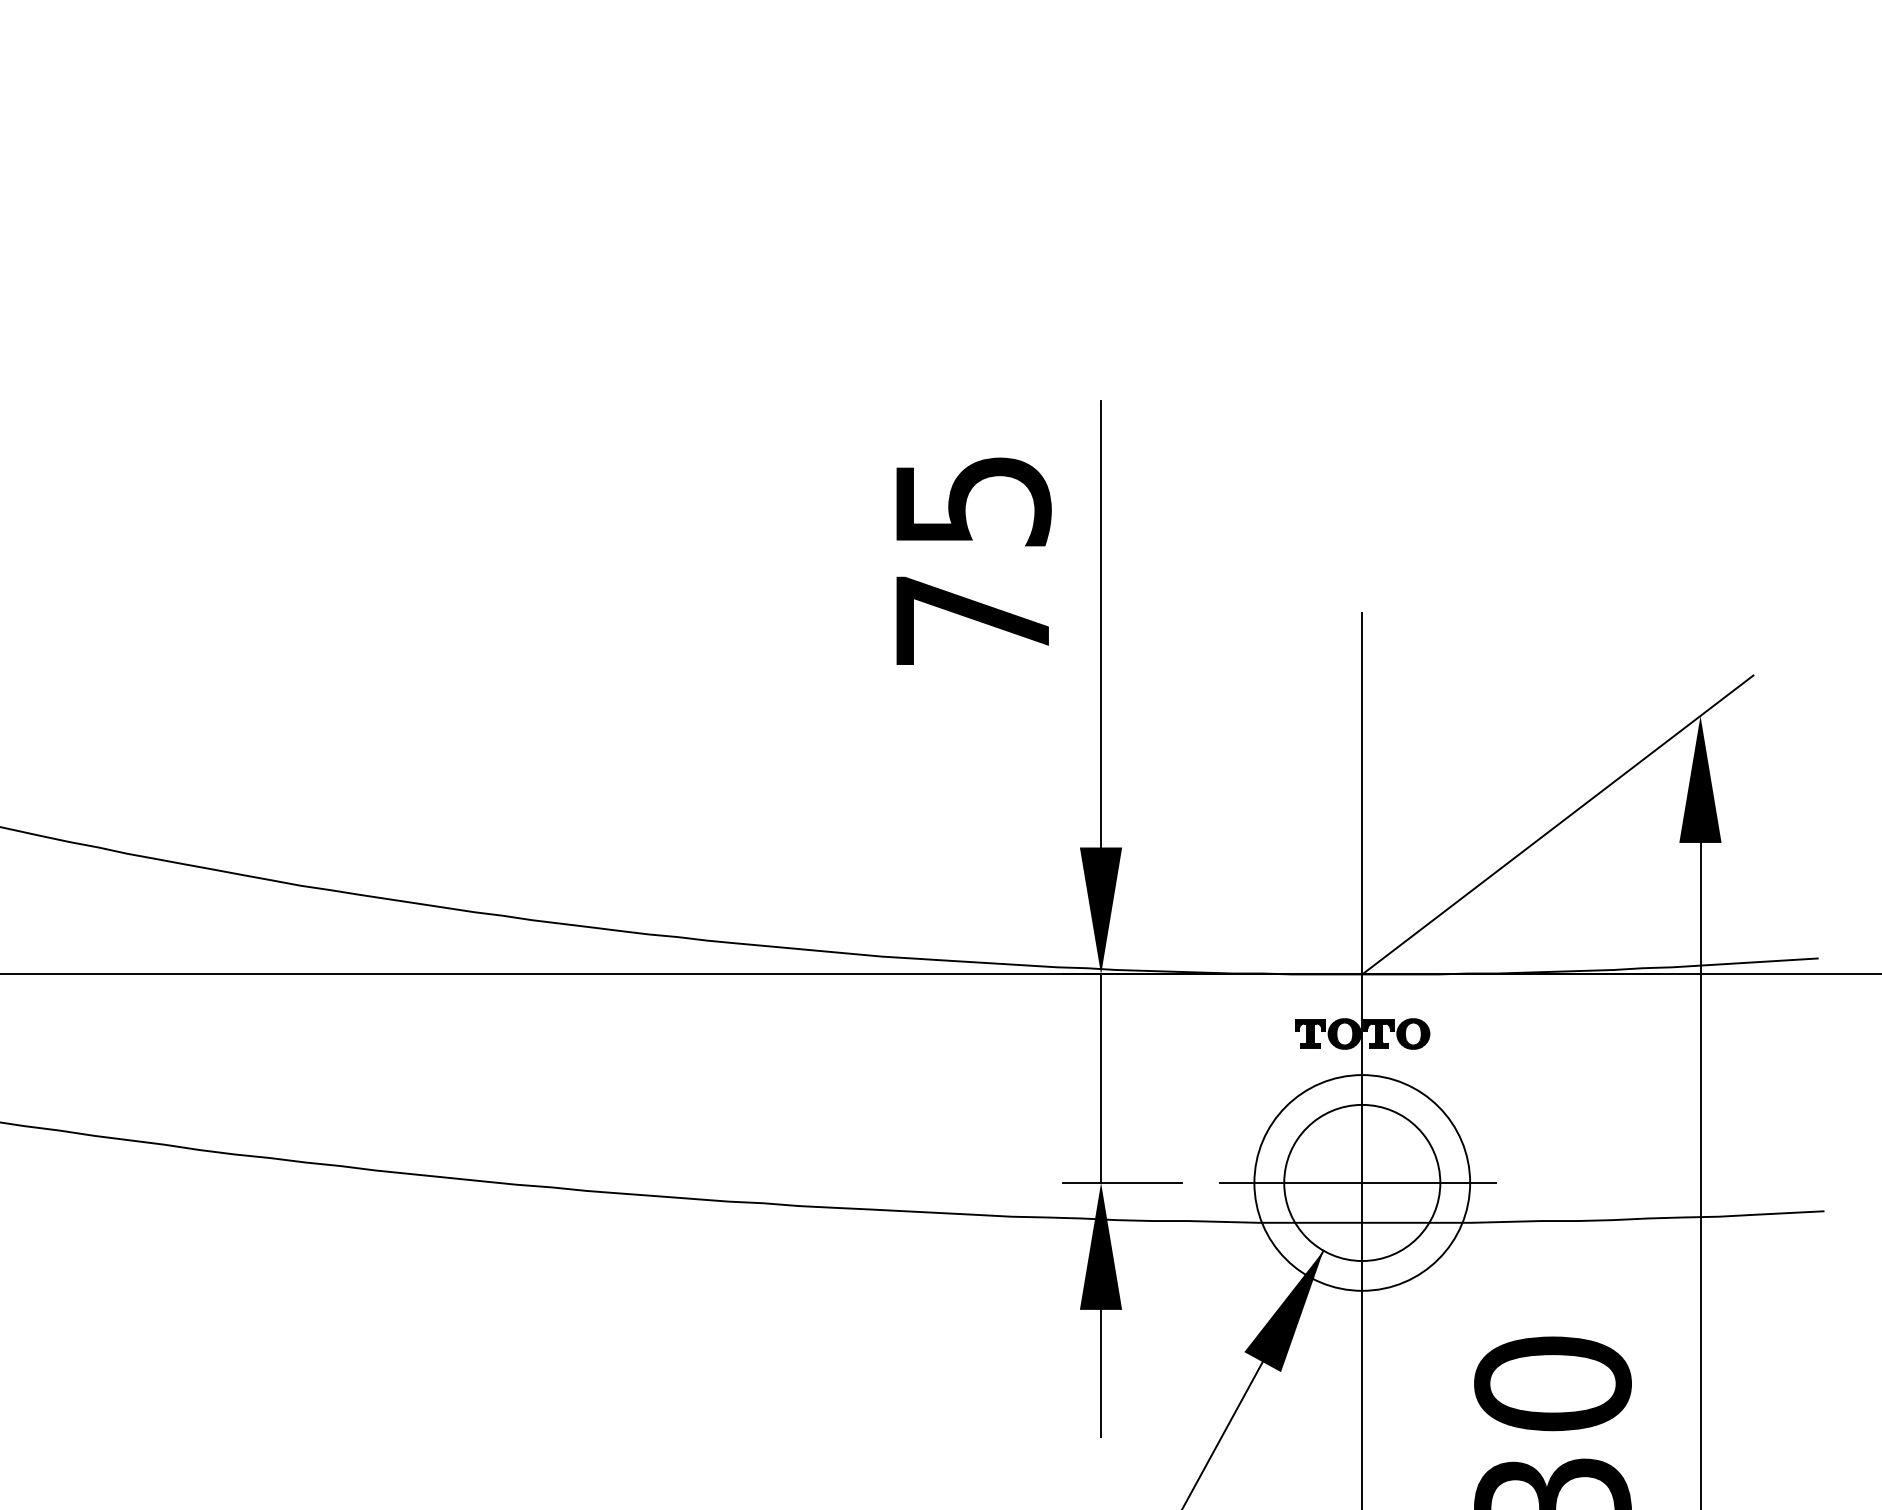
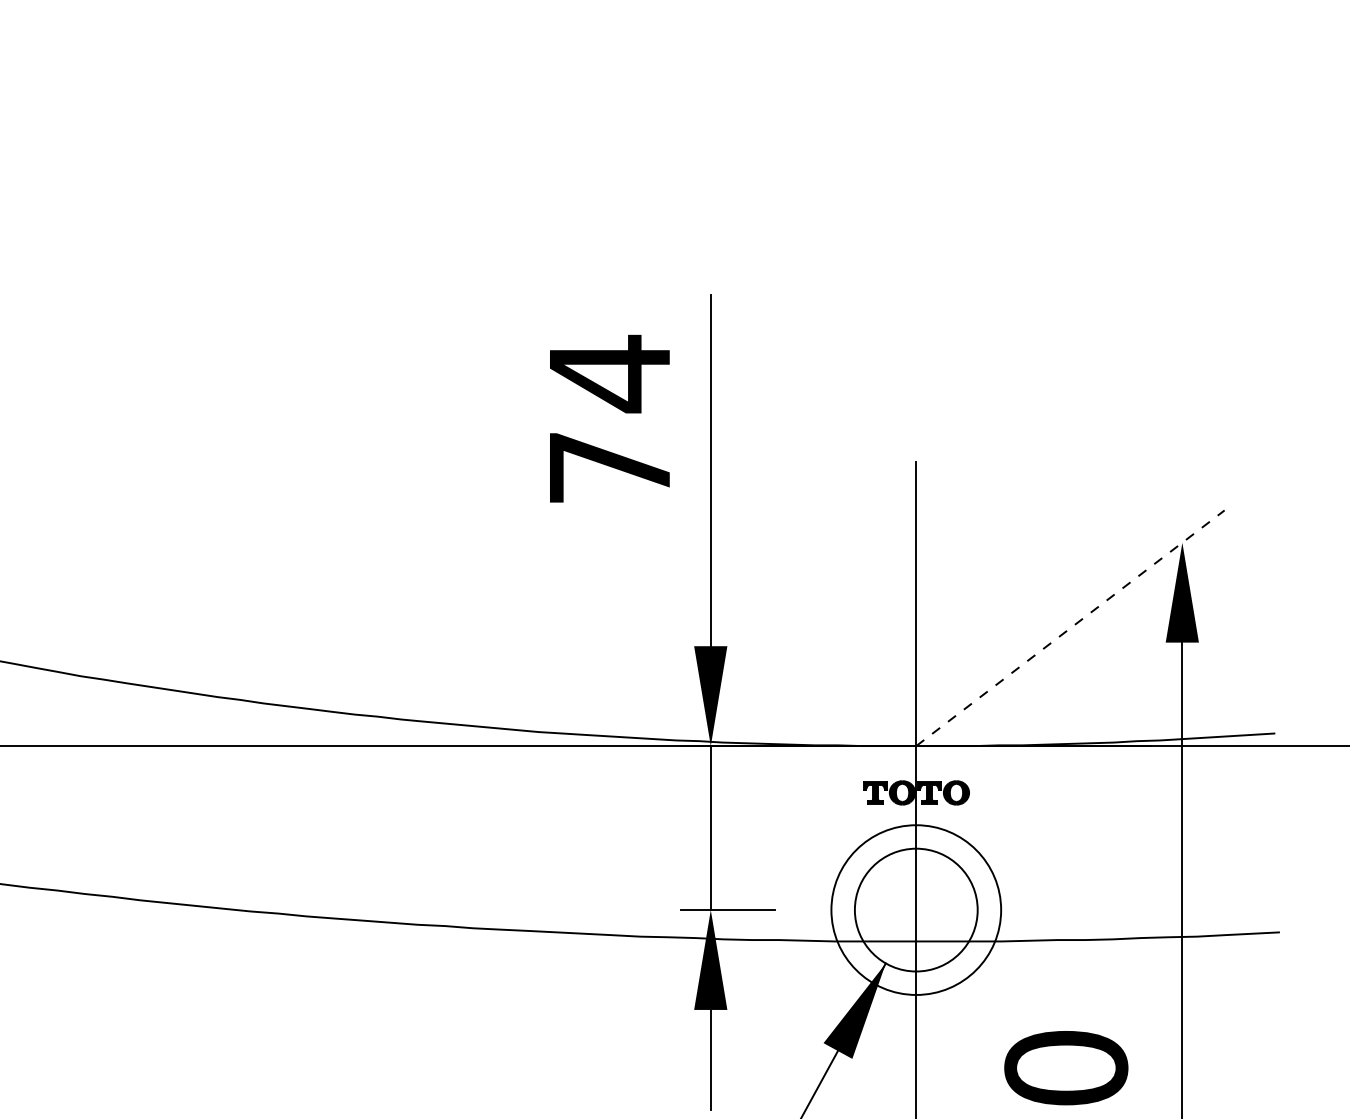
text: (973, 501) -> (610, 373), 75 -> 74
line: (1558, 824) -> (1070, 628), solid -> dashed
line: (1358, 1182) -> (913, 909), removed

